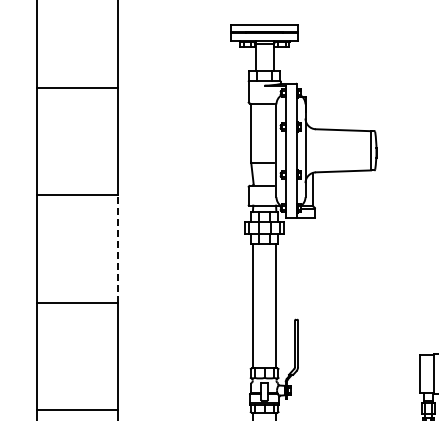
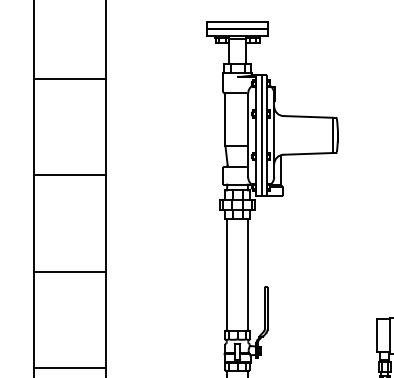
line: (291, 150) -> (261, 135), added
line: (118, 249) -> (106, 224), dashed -> solid

